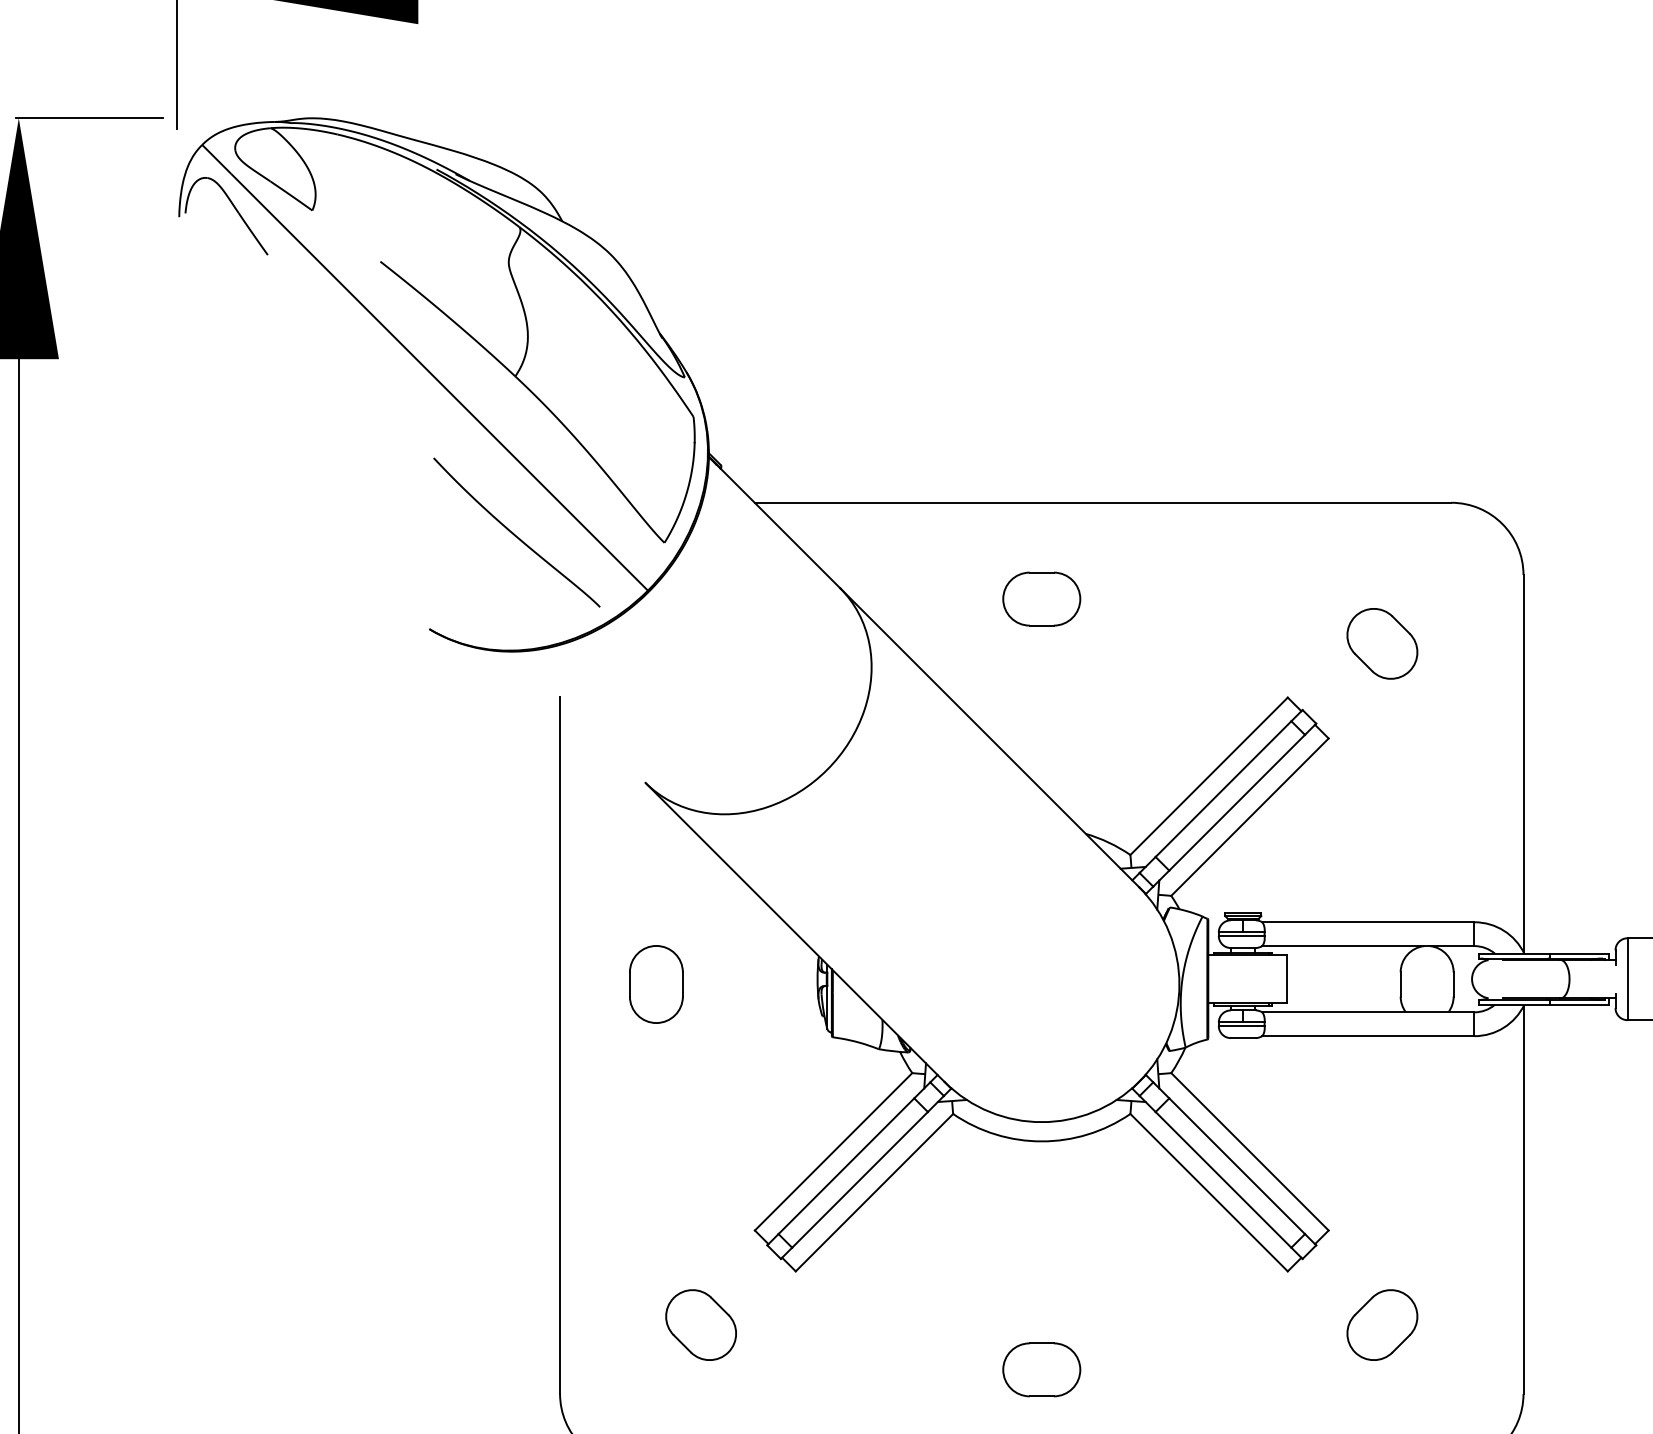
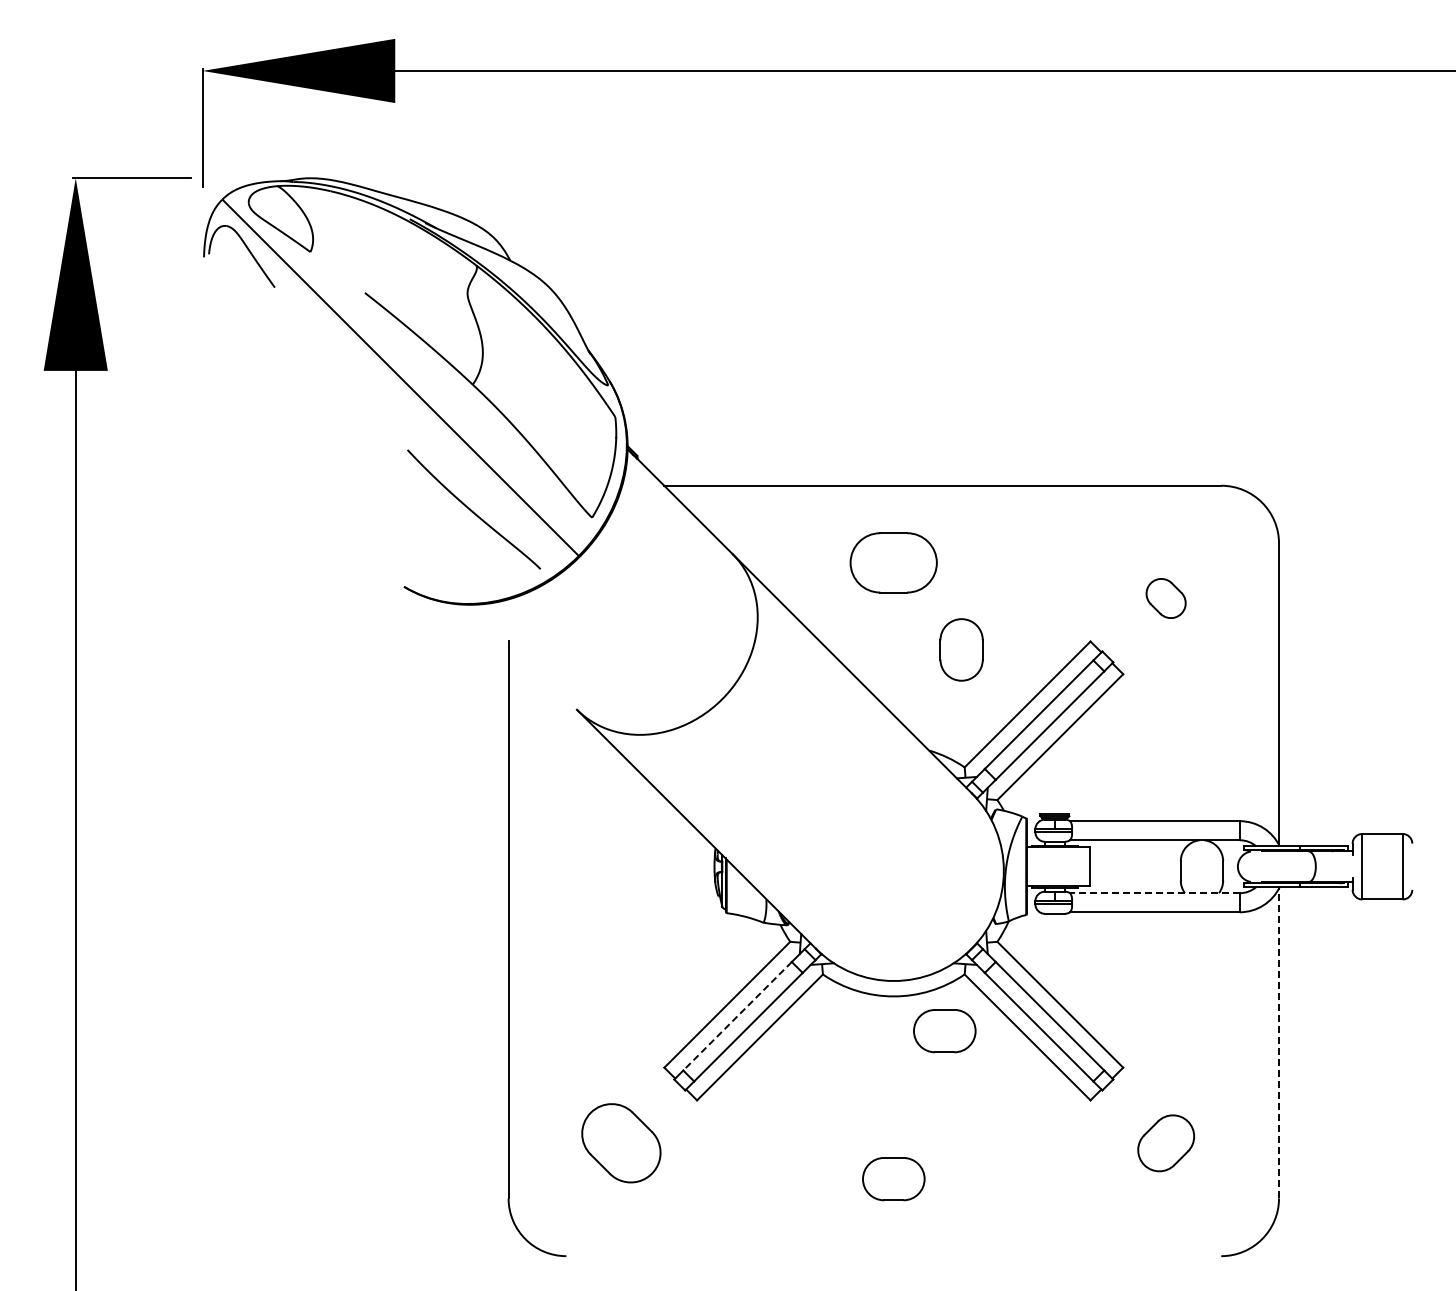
part: (1041, 598) -> (893, 562), size x1.4
part: (1381, 643) -> (1165, 598), size x0.7
part: (656, 983) -> (961, 649), moved
line: (1367, 1012) -> (1154, 893), solid -> dashed
line: (846, 1166) -> (737, 1016), solid -> dashed
part: (1105, 1185) -> (944, 1031), added
line: (1524, 1200) -> (1279, 1043), solid -> dashed
part: (701, 1325) -> (621, 1143), size x1.4

